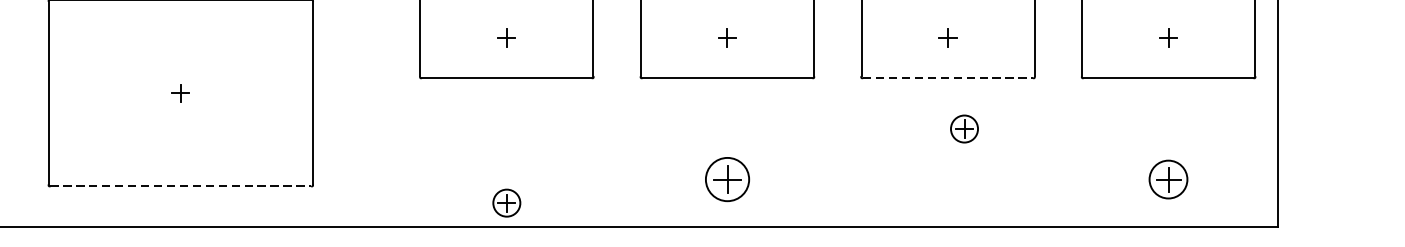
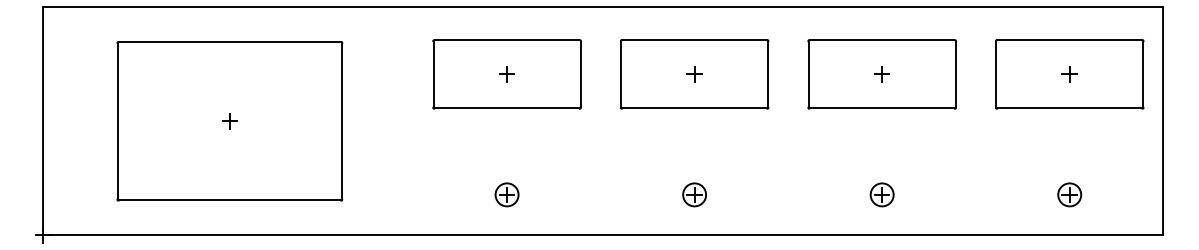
line: (948, 78) -> (882, 108), dashed -> solid
part: (963, 128) -> (881, 194), moved
part: (727, 179) -> (694, 194), size x0.62
part: (1168, 179) -> (1069, 194), size x0.71
line: (180, 186) -> (229, 200), dashed -> solid
part: (506, 202) -> (506, 194), moved

